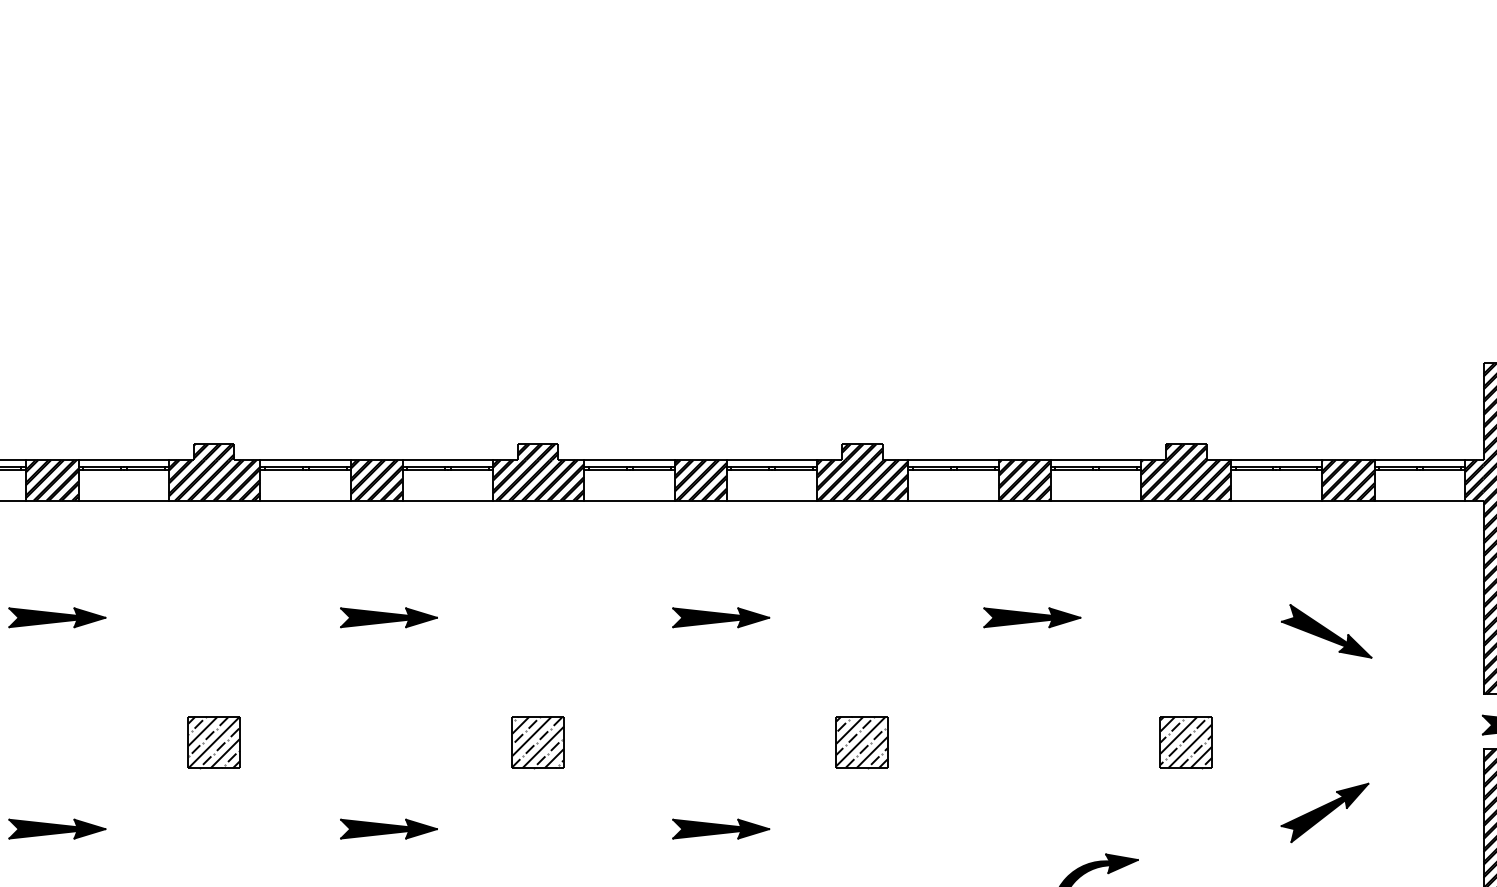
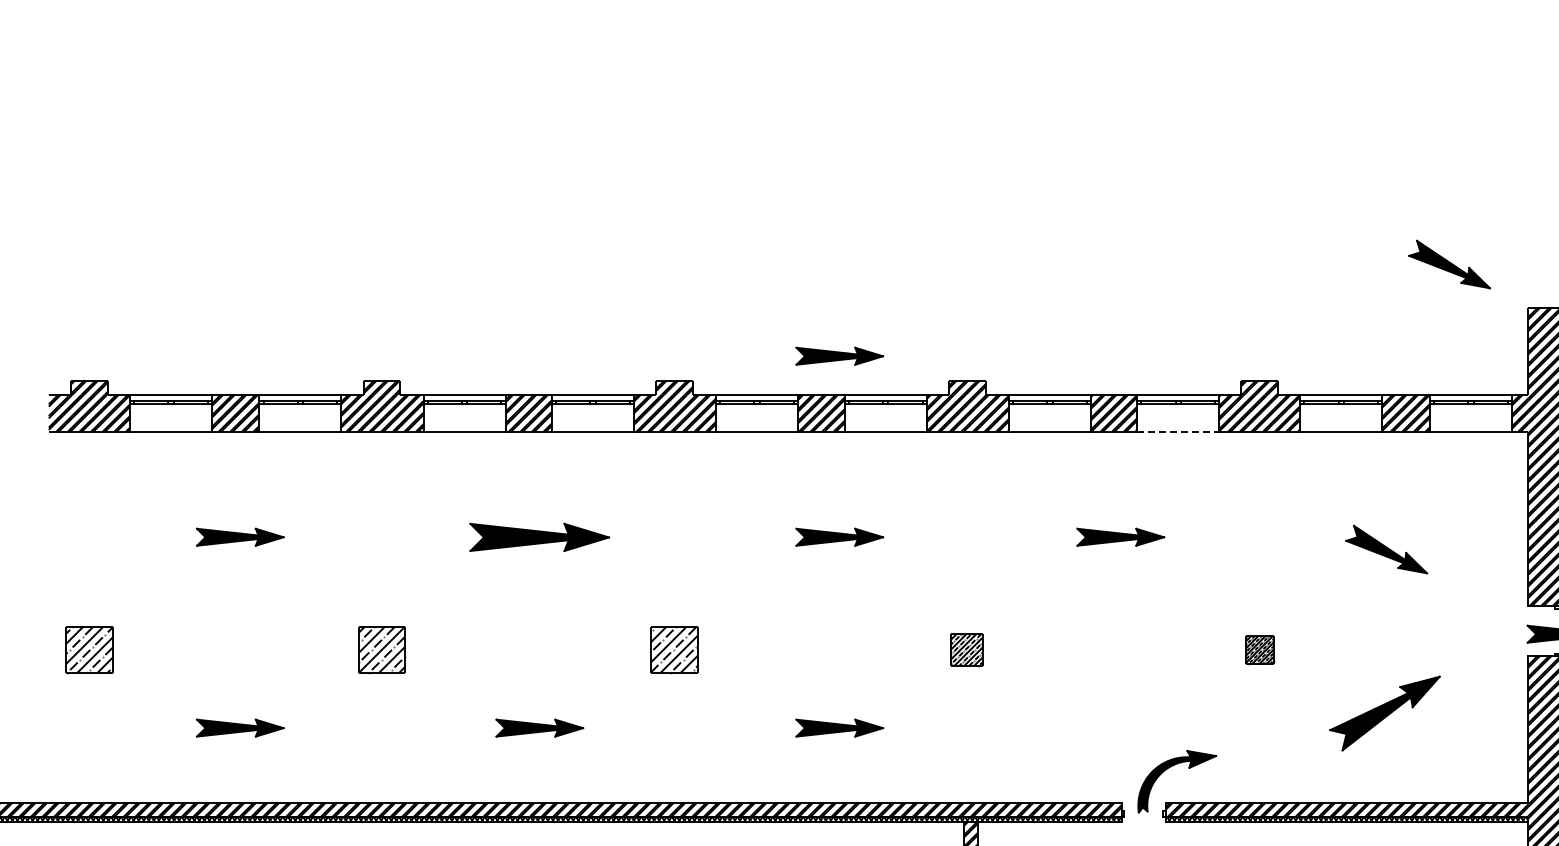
part: (1396, 315) -> (1449, 264), added
part: (720, 416) -> (839, 355), added
line: (1096, 500) -> (1178, 431), solid -> dashed
part: (388, 616) -> (539, 536), size x1.6
part: (861, 743) -> (966, 650), size x0.7
part: (1185, 743) -> (1259, 650), size x0.6
part: (1325, 812) -> (1385, 713), size x1.4

